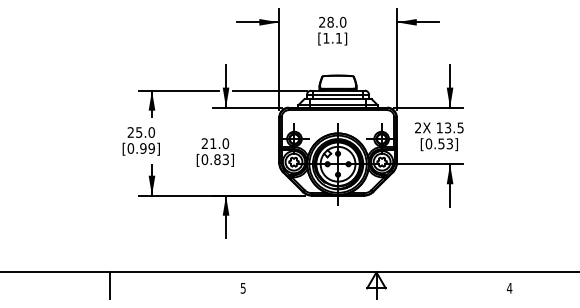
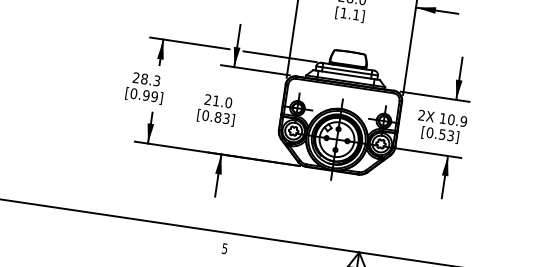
text: (453, 127) -> (456, 120), 13.5 -> 10.9
text: (145, 132) -> (150, 80), 25.0 -> 28.3
line: (110, 285) -> (93, 226), removed

